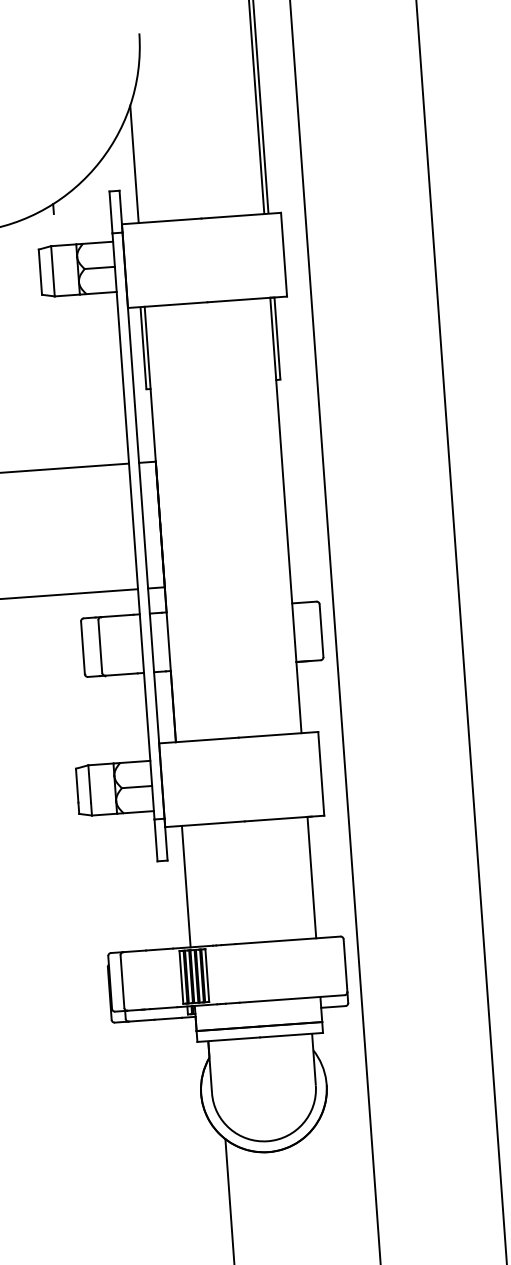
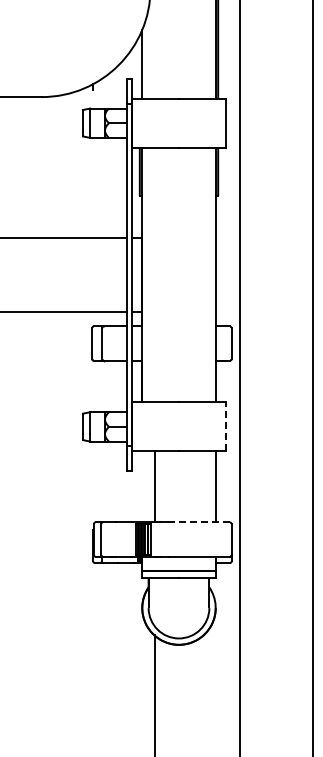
line: (321, 773) -> (225, 426), solid -> dashed
line: (186, 885) -> (155, 486), moved
line: (288, 940) -> (199, 522), solid -> dashed

